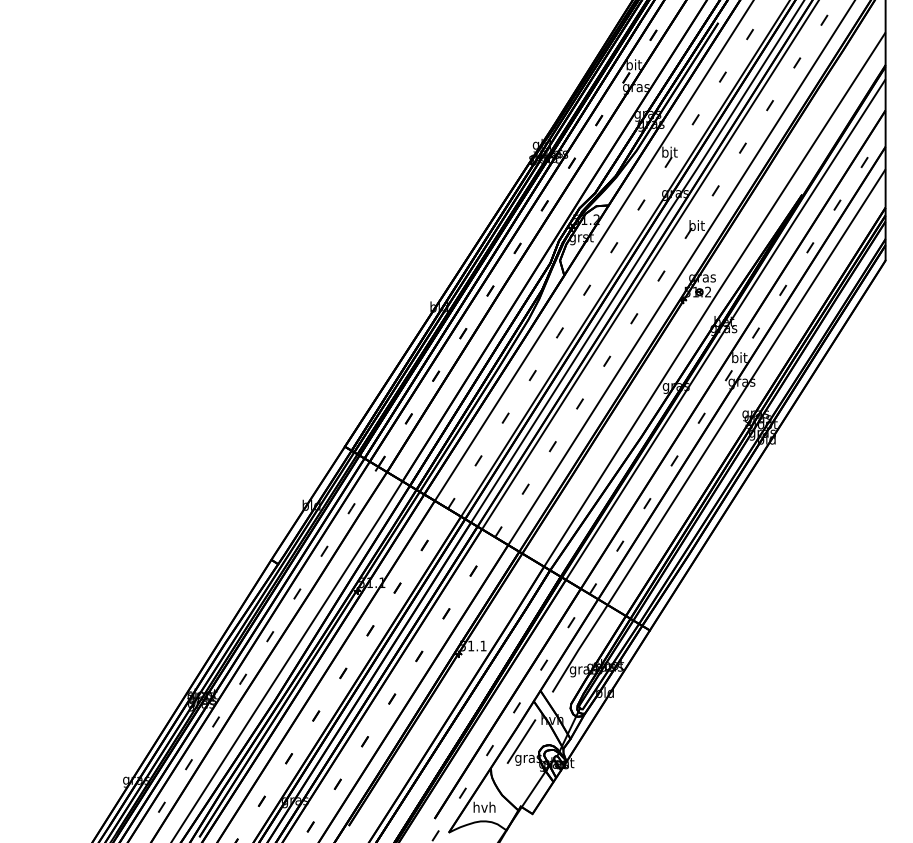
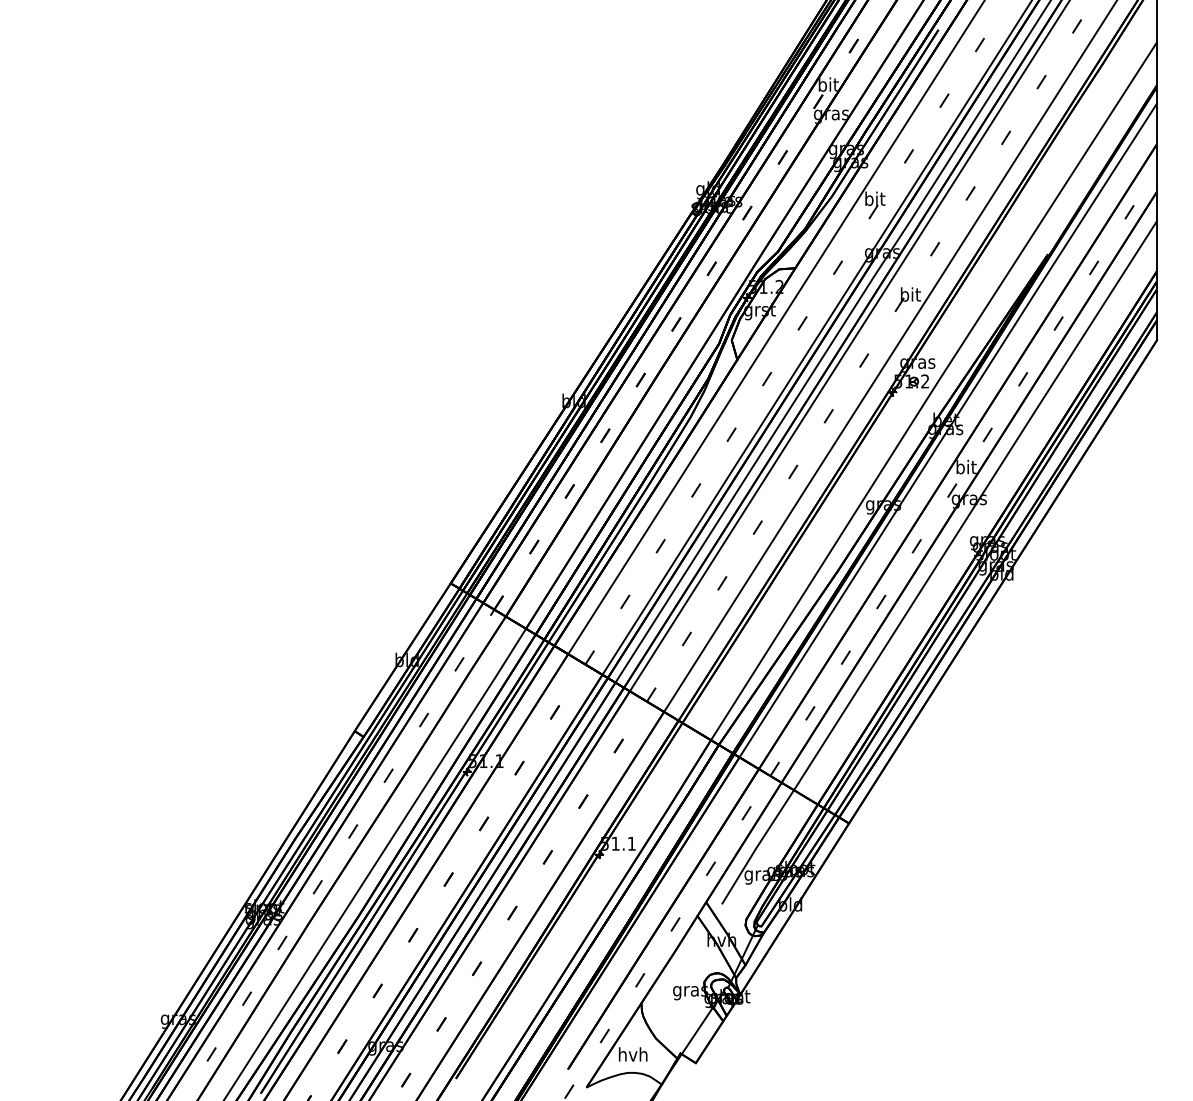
line: (521, 741) -> (681, 968), removed

